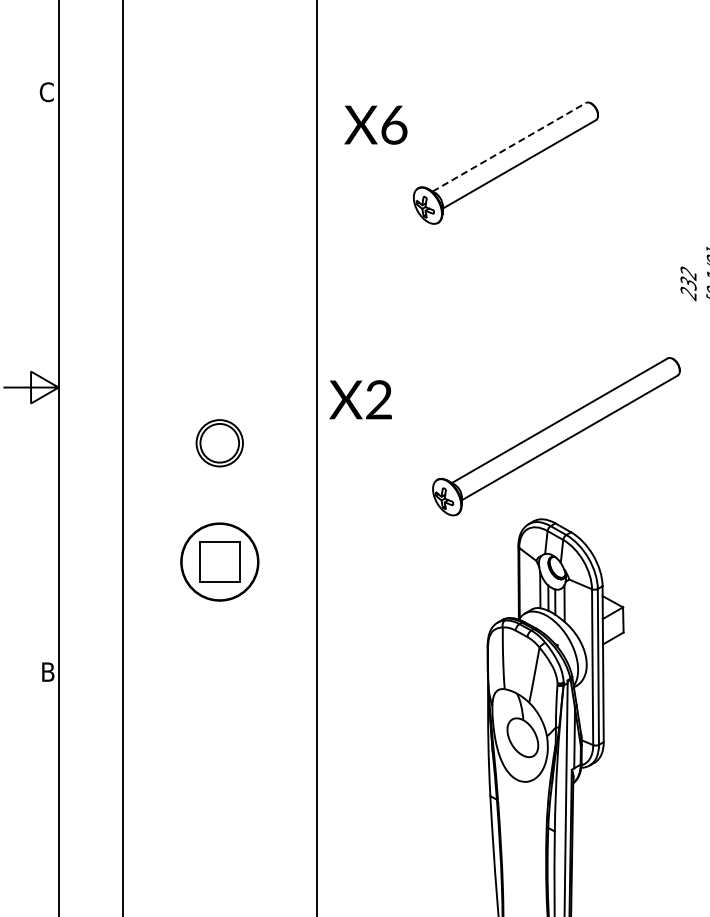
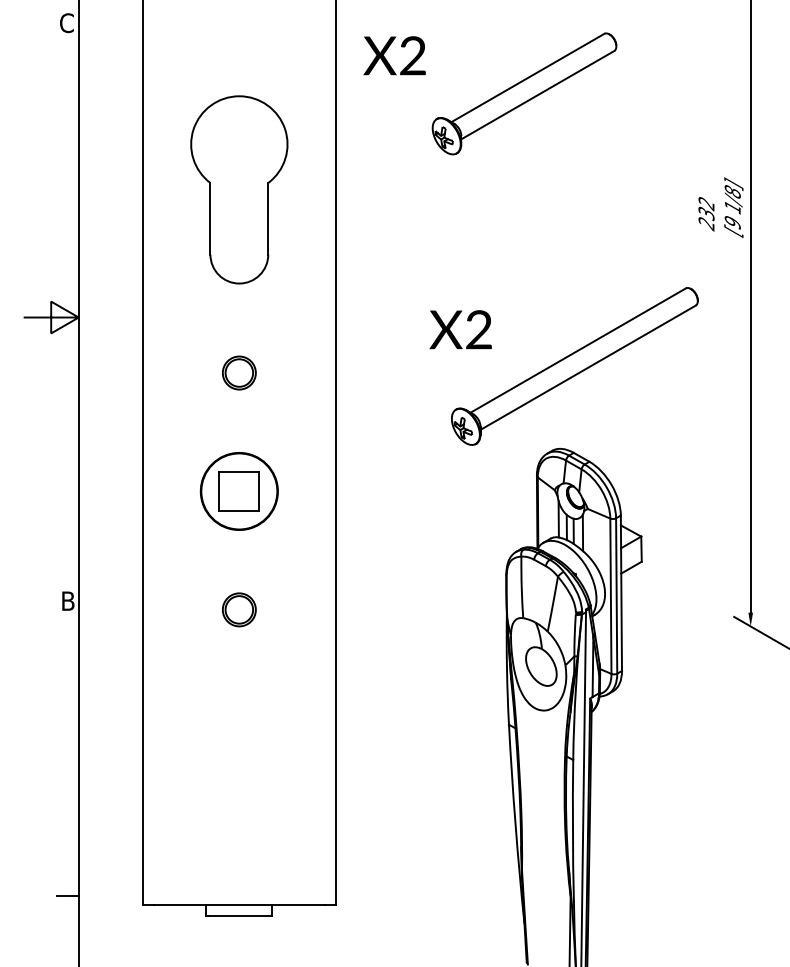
text: (394, 124) -> (413, 55), X6 -> X2
line: (509, 146) -> (528, 77), dashed -> solid
part: (219, 259) -> (239, 189), added
text: (360, 399) -> (460, 329), moved
part: (219, 442) -> (239, 372), size x0.71
part: (219, 680) -> (239, 609), added

